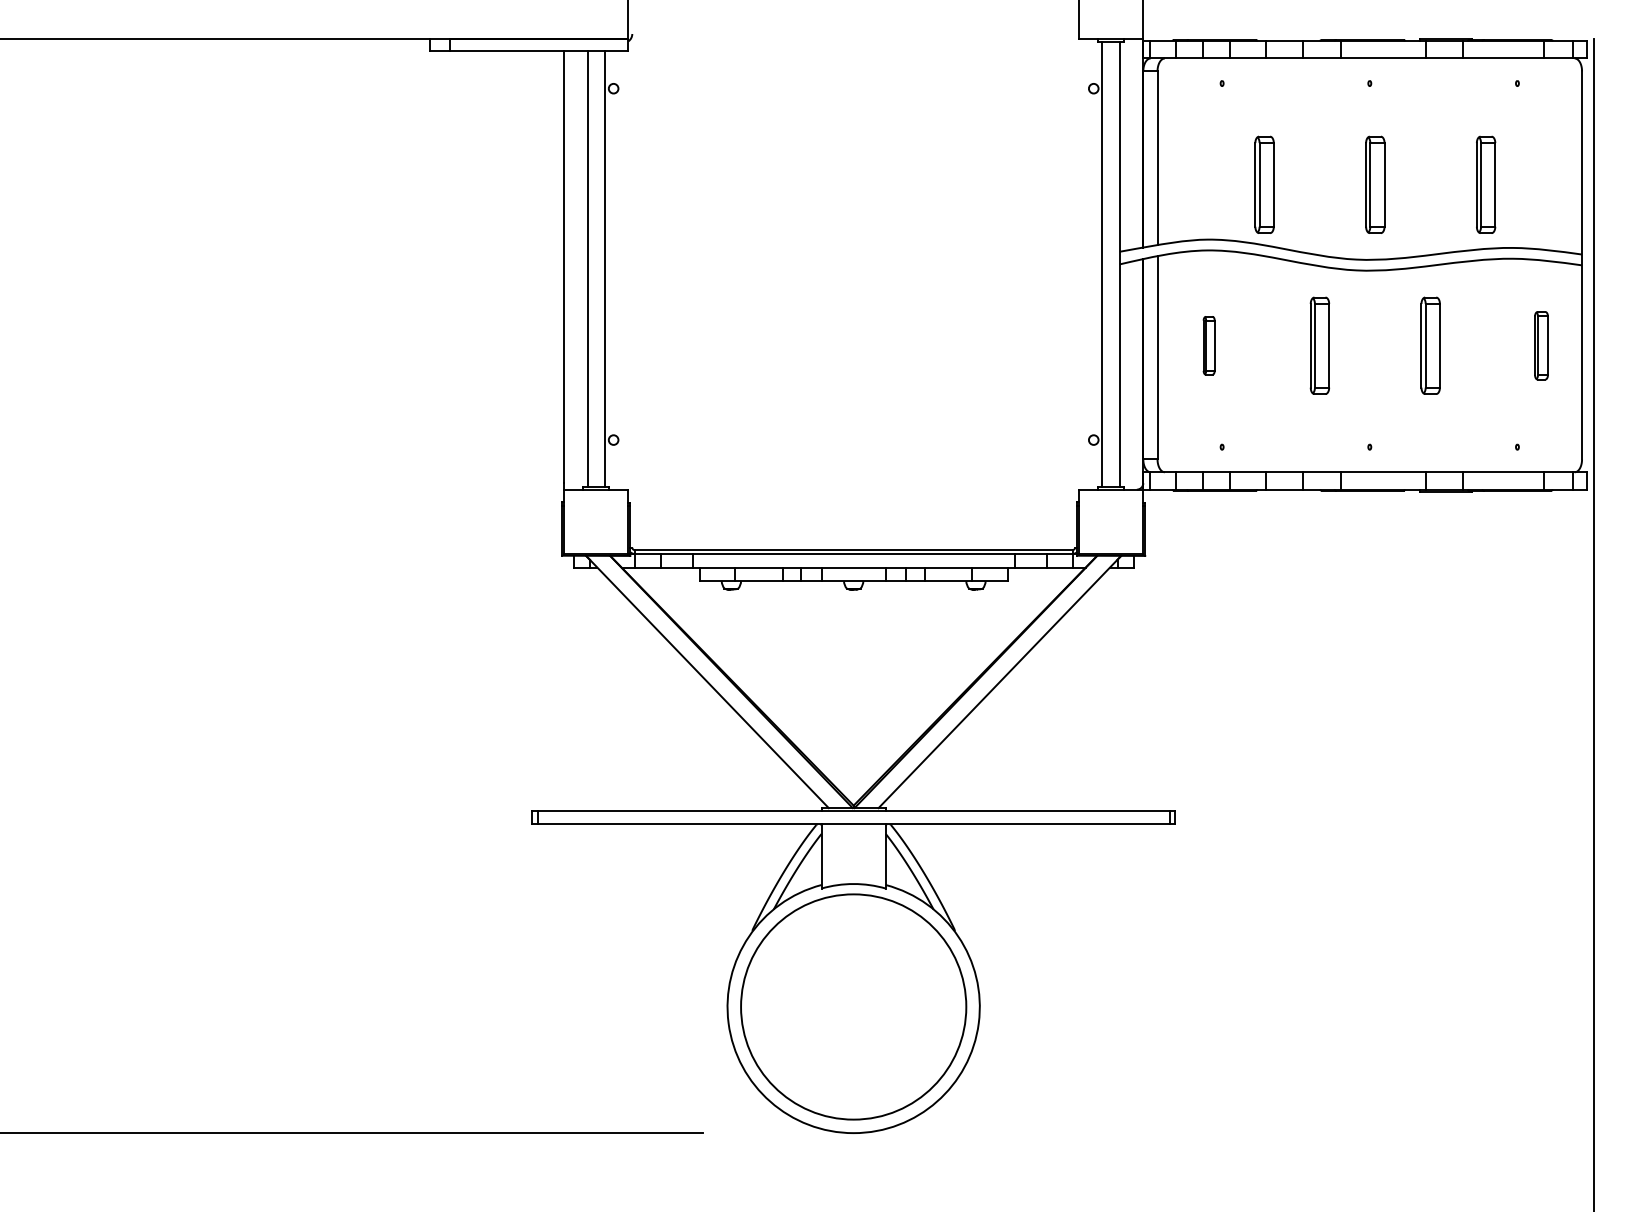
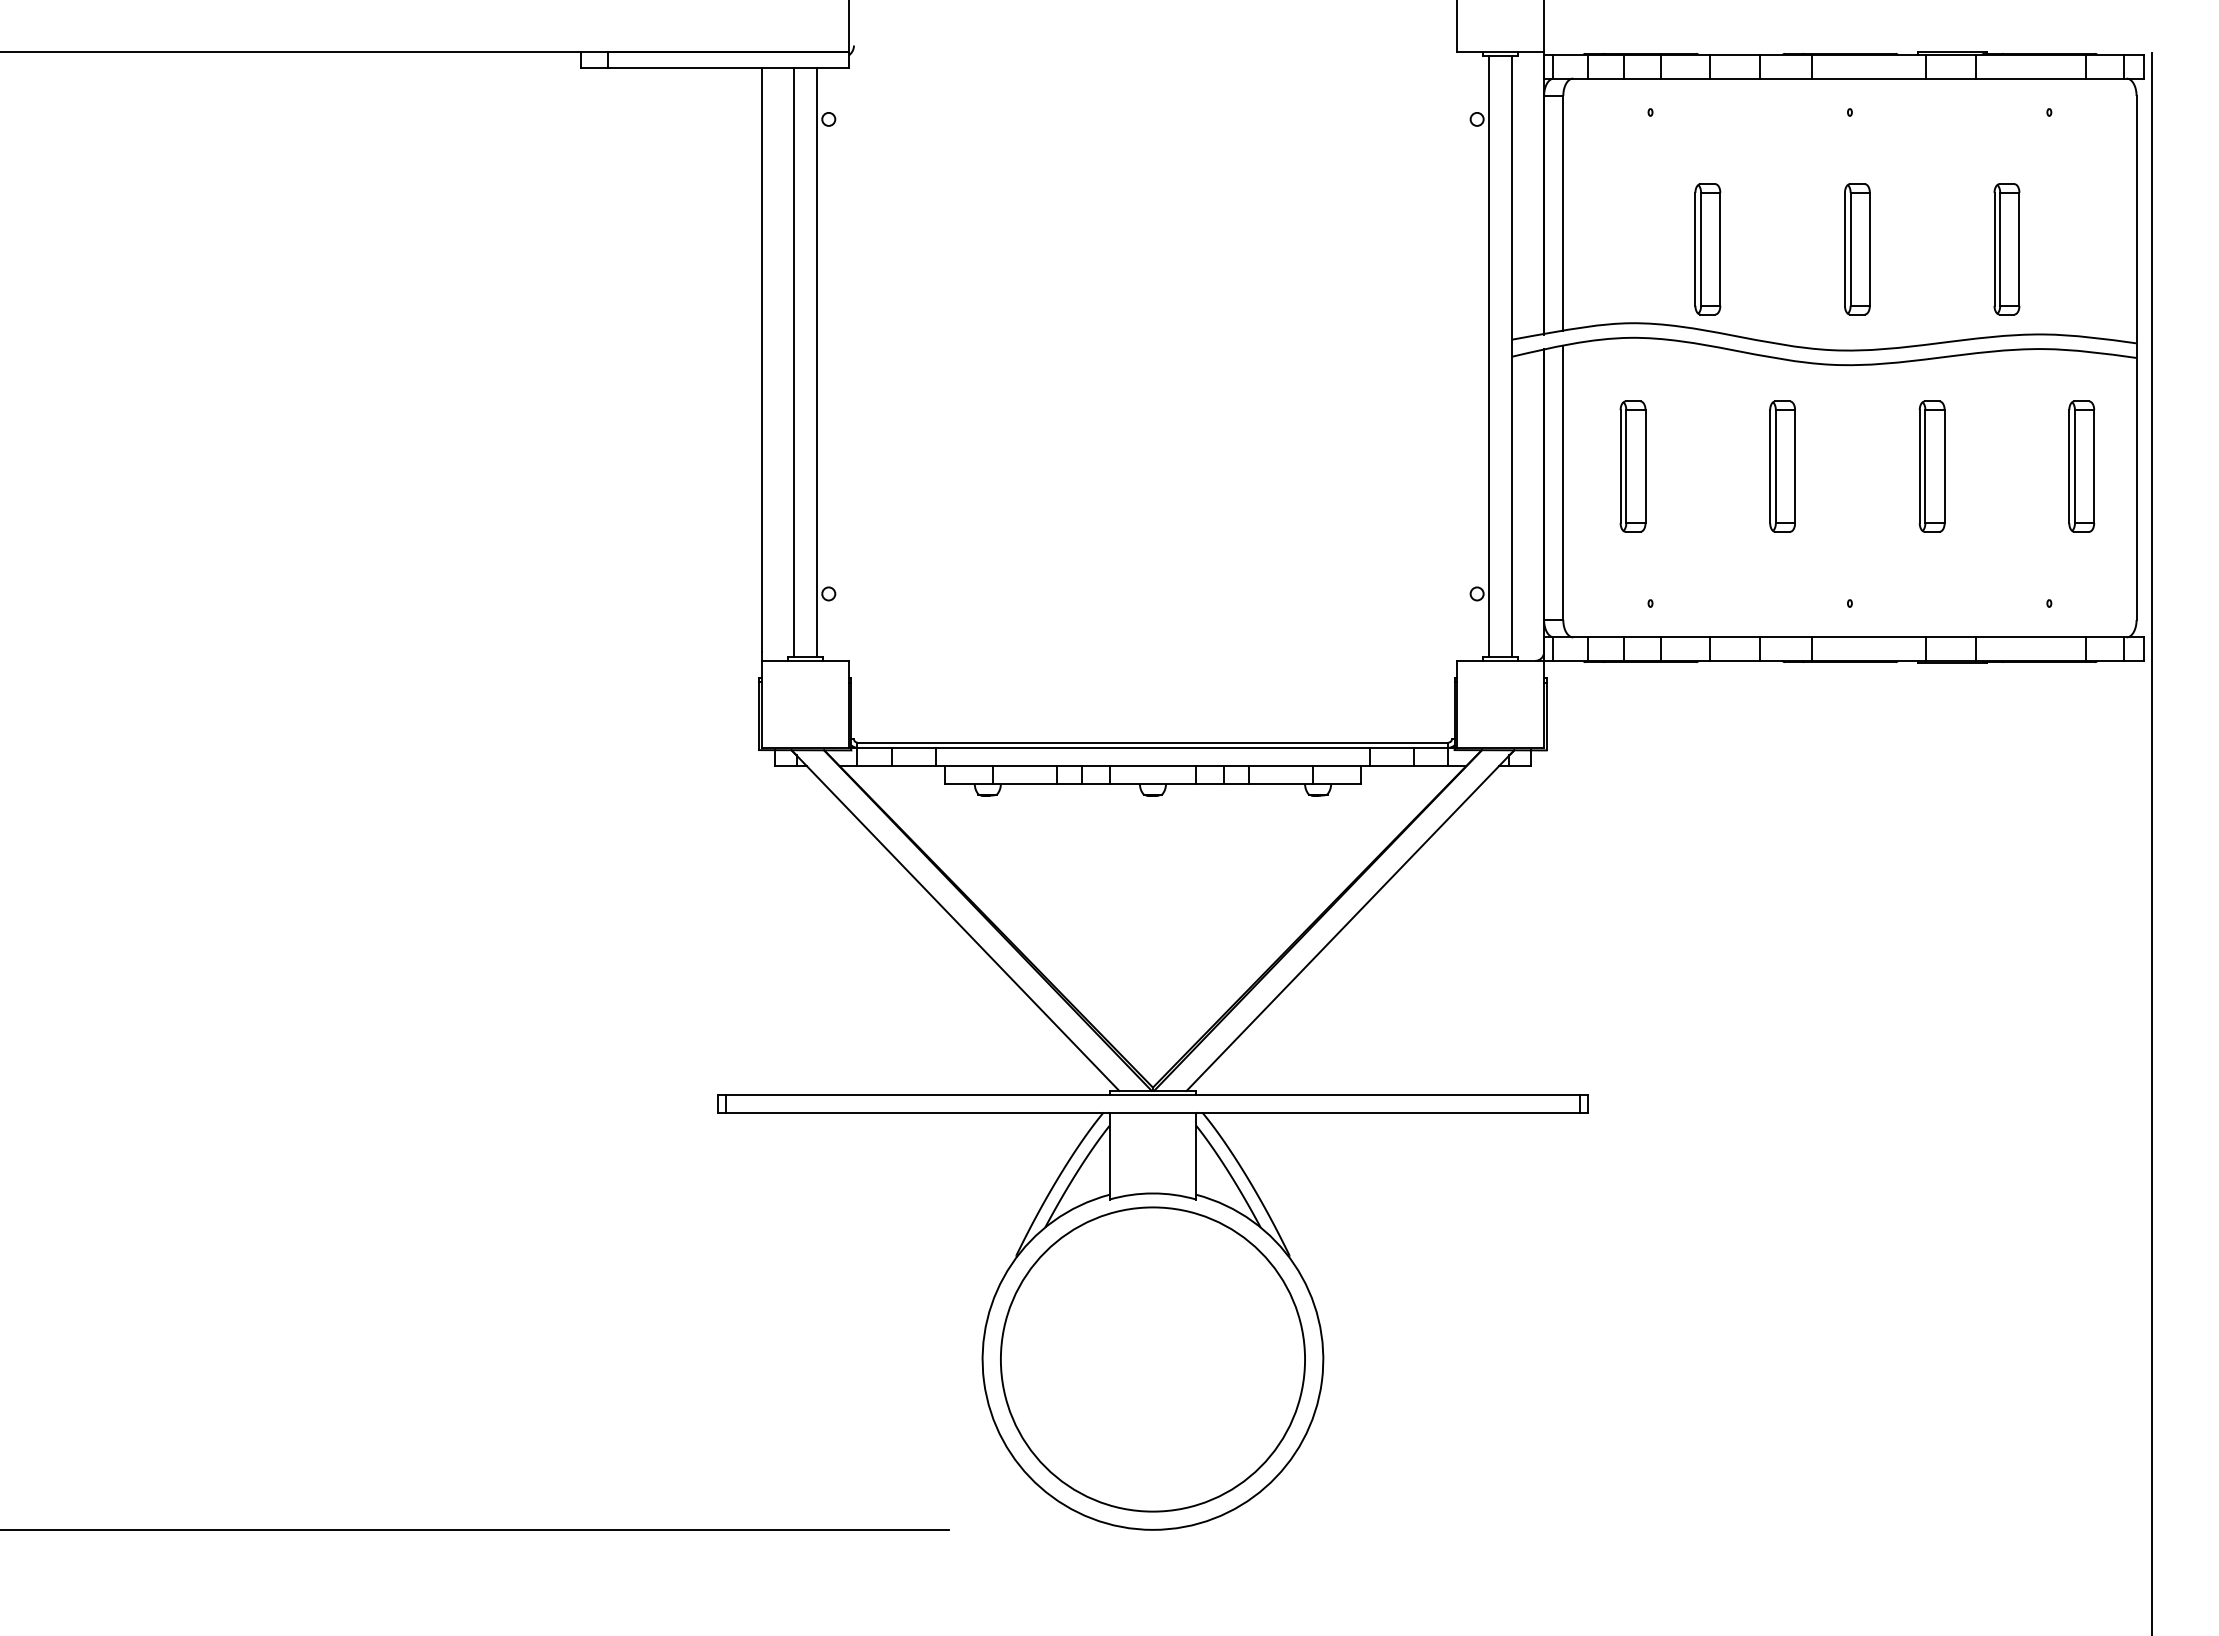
part: (1208, 345) -> (1632, 466), size x1.67
part: (1541, 345) -> (2081, 466), size x1.43

